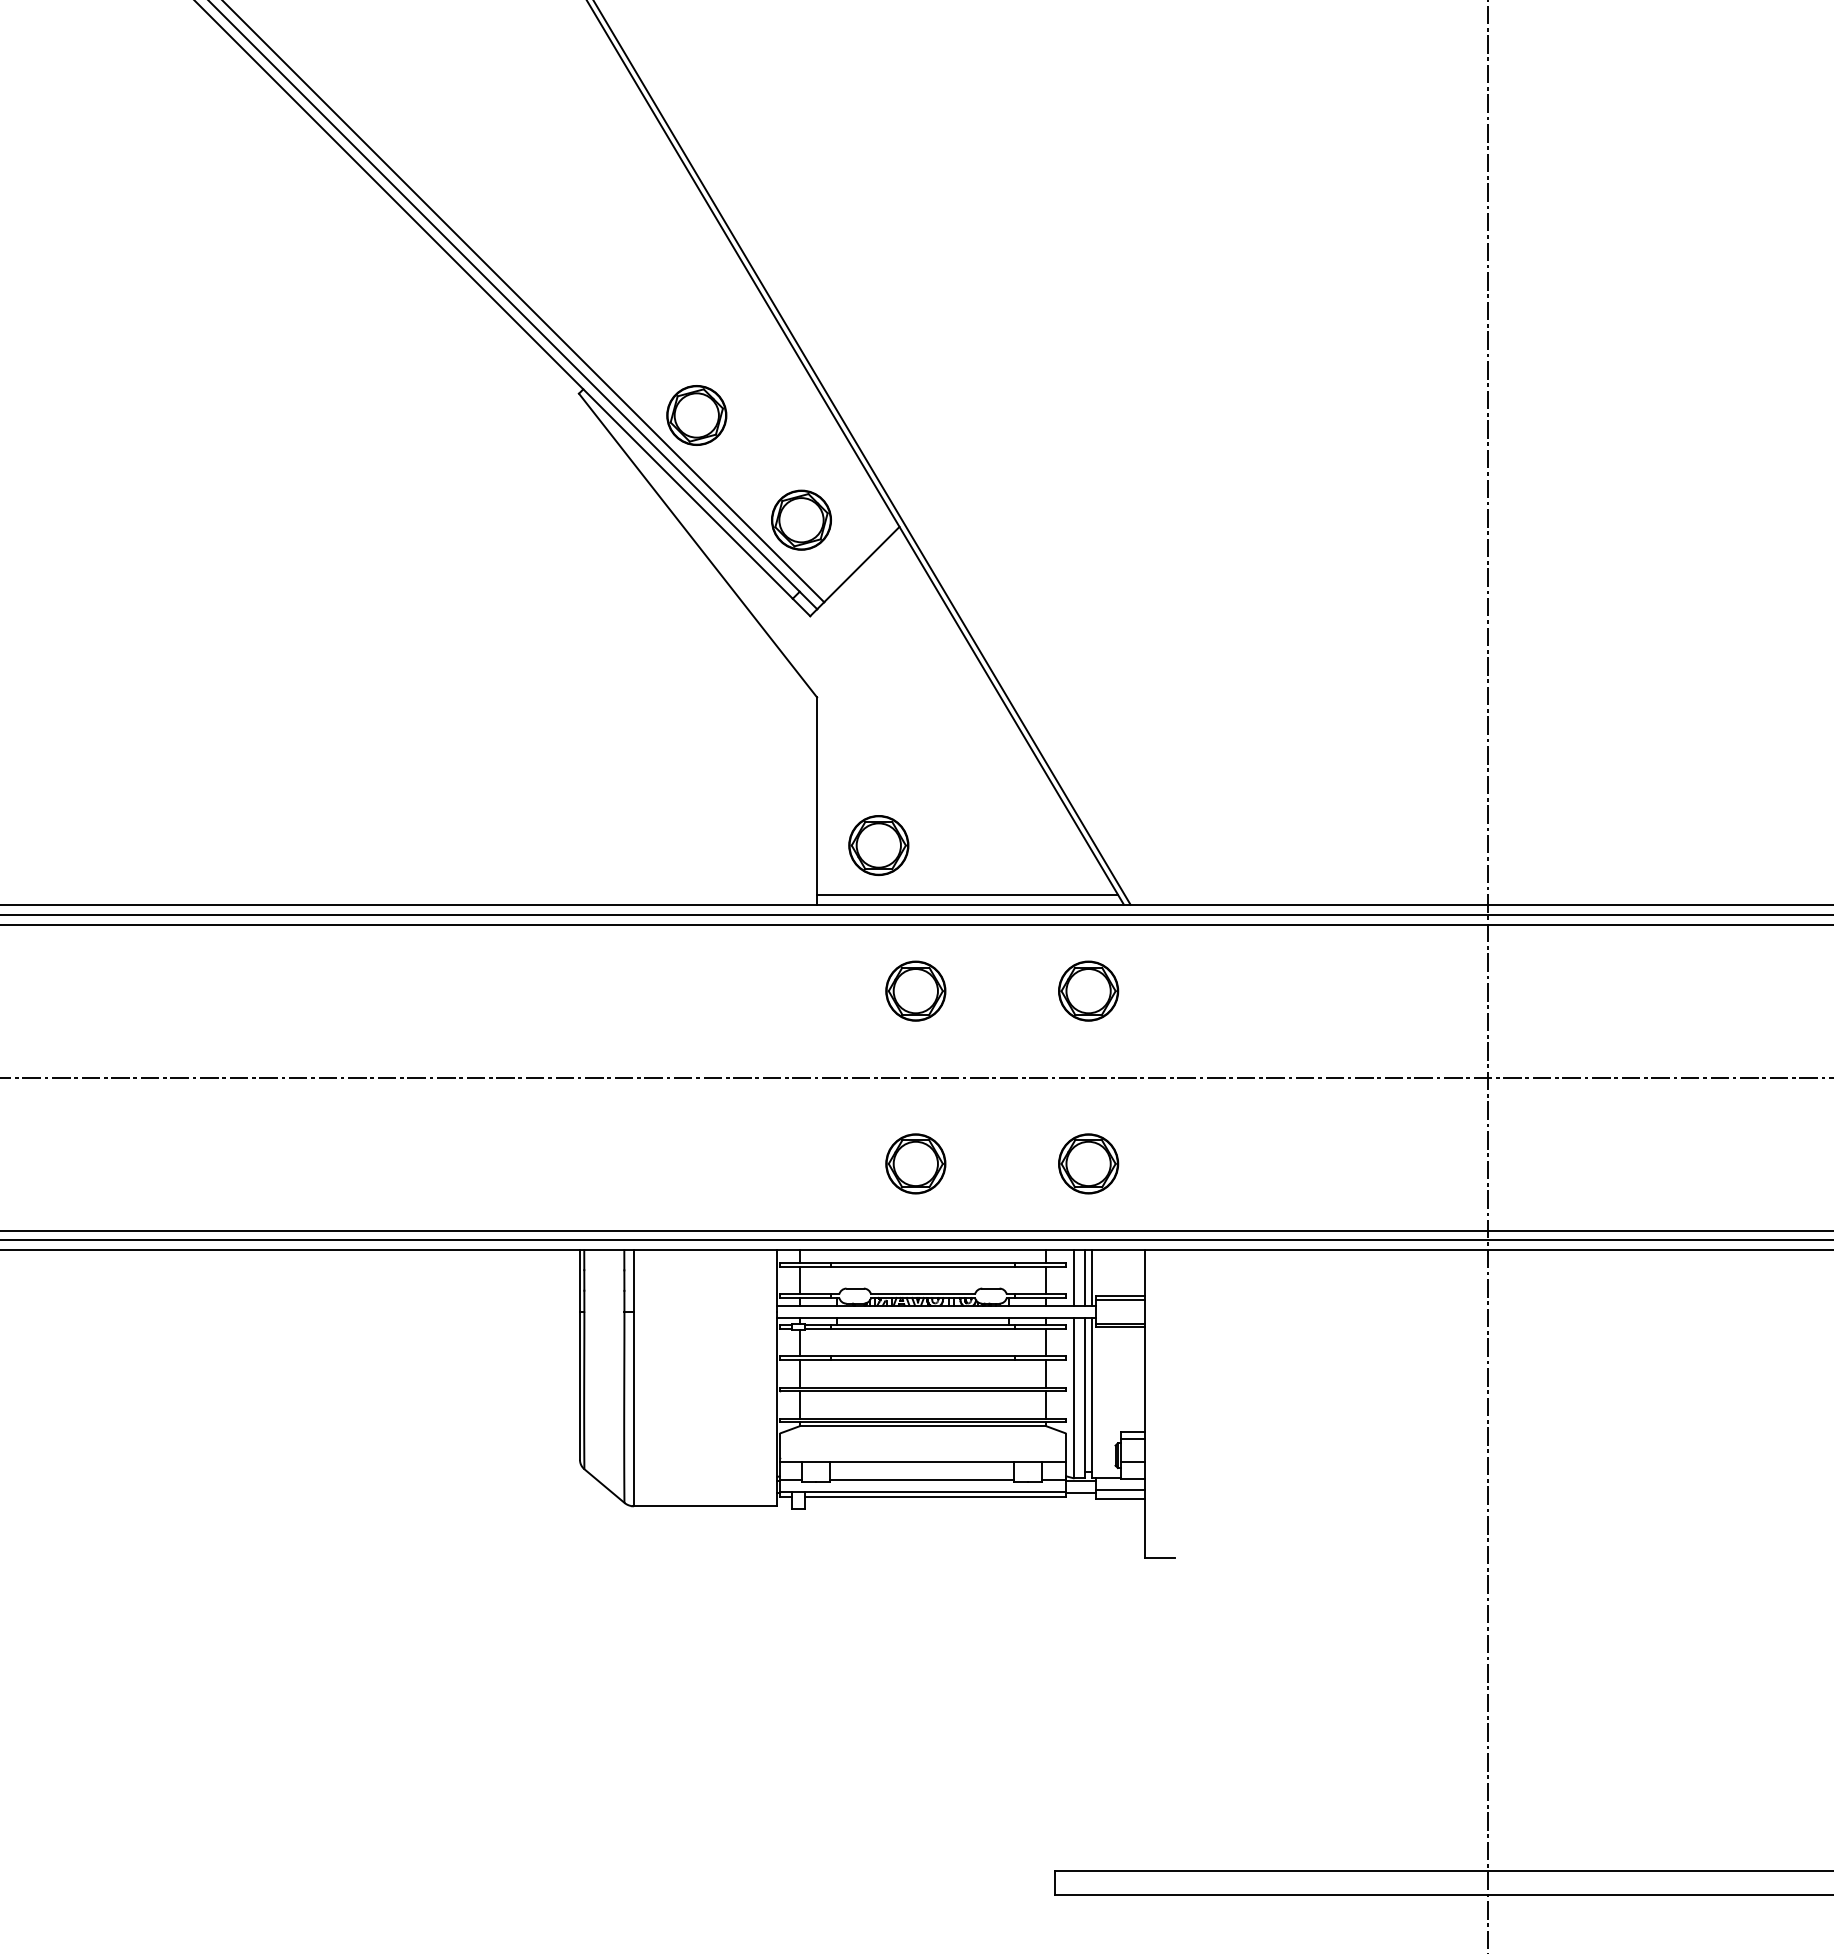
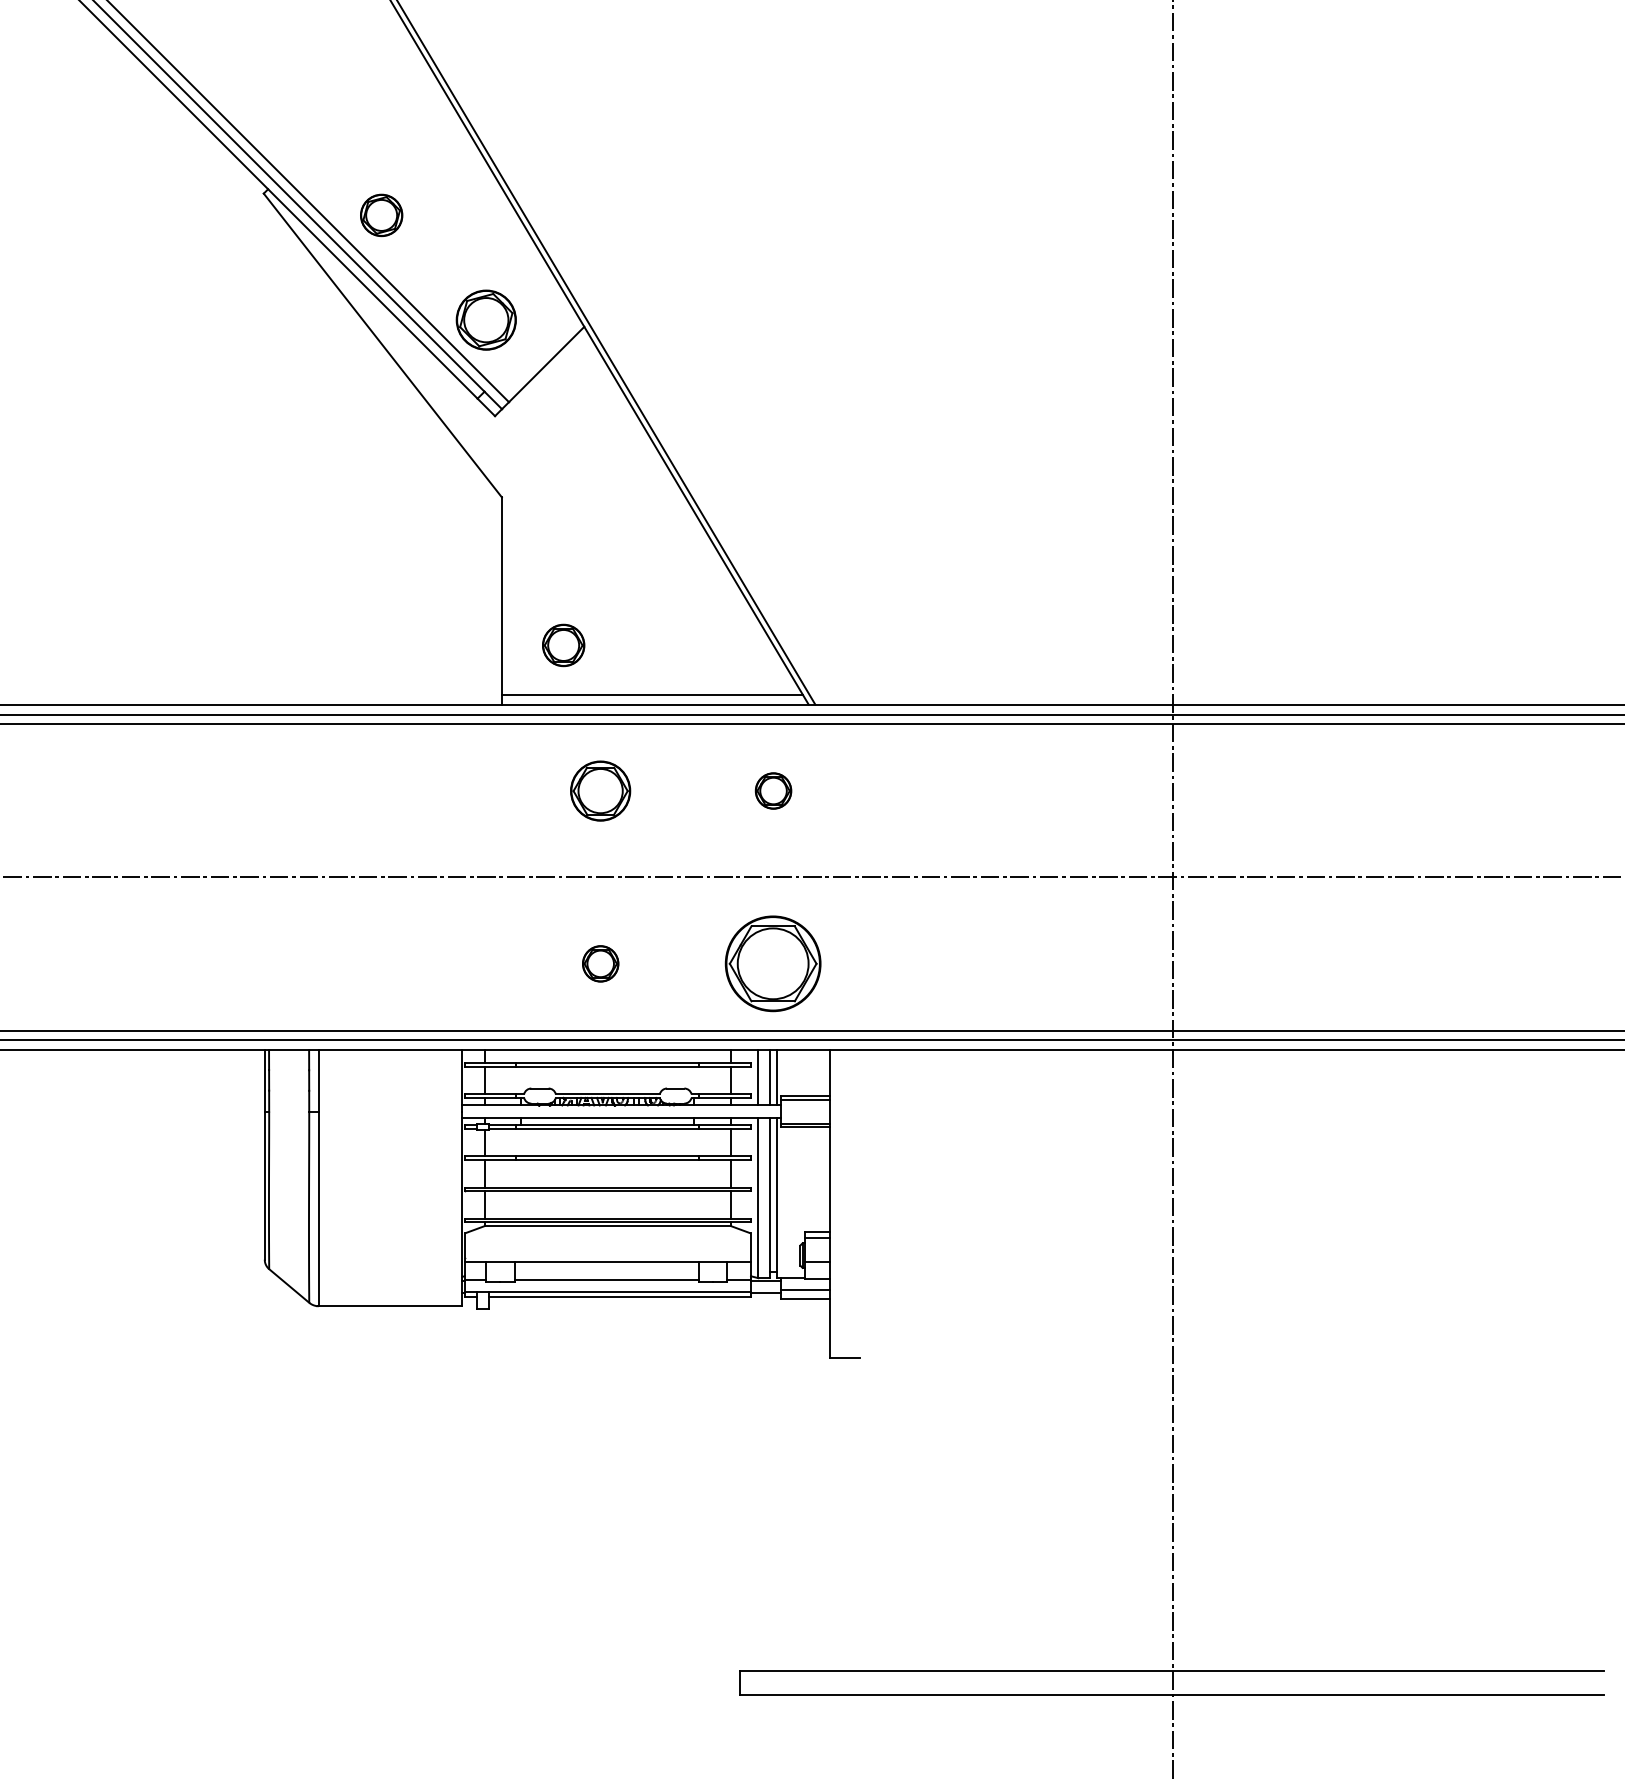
part: (696, 415) -> (381, 215), size x0.7
part: (878, 845) -> (563, 645), size x0.7
part: (1088, 990) -> (773, 790), size x0.6
part: (915, 1163) -> (600, 963), size x0.6
part: (1088, 1163) -> (773, 963), size x1.6

